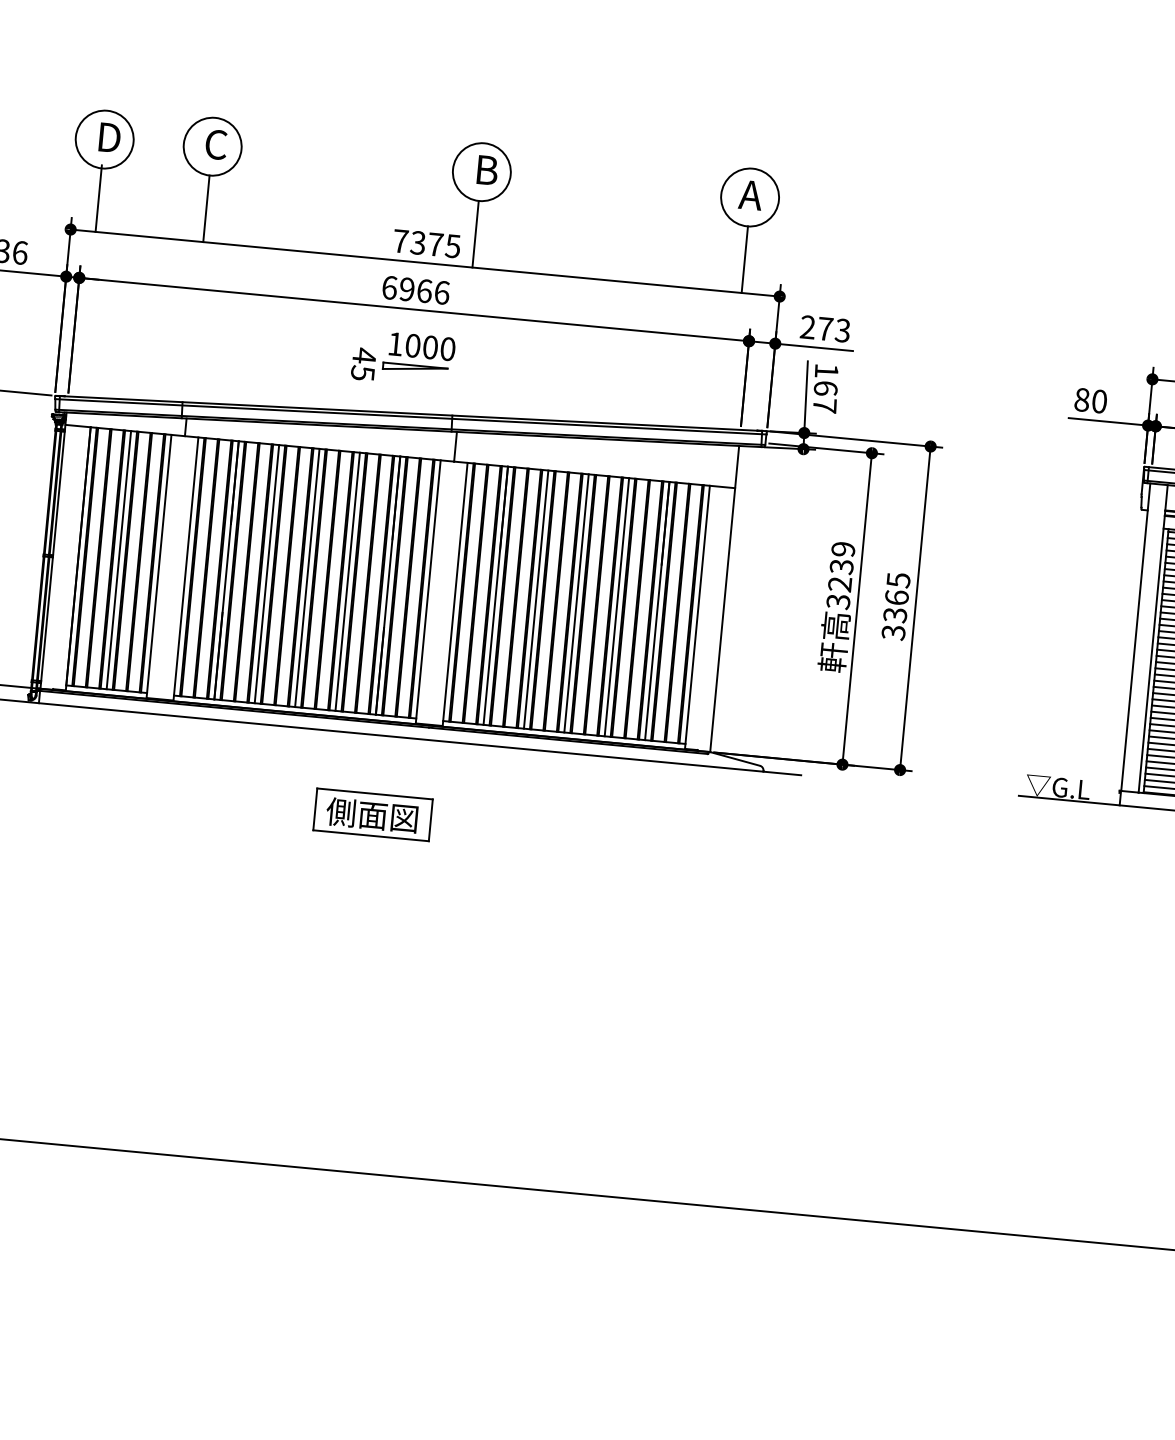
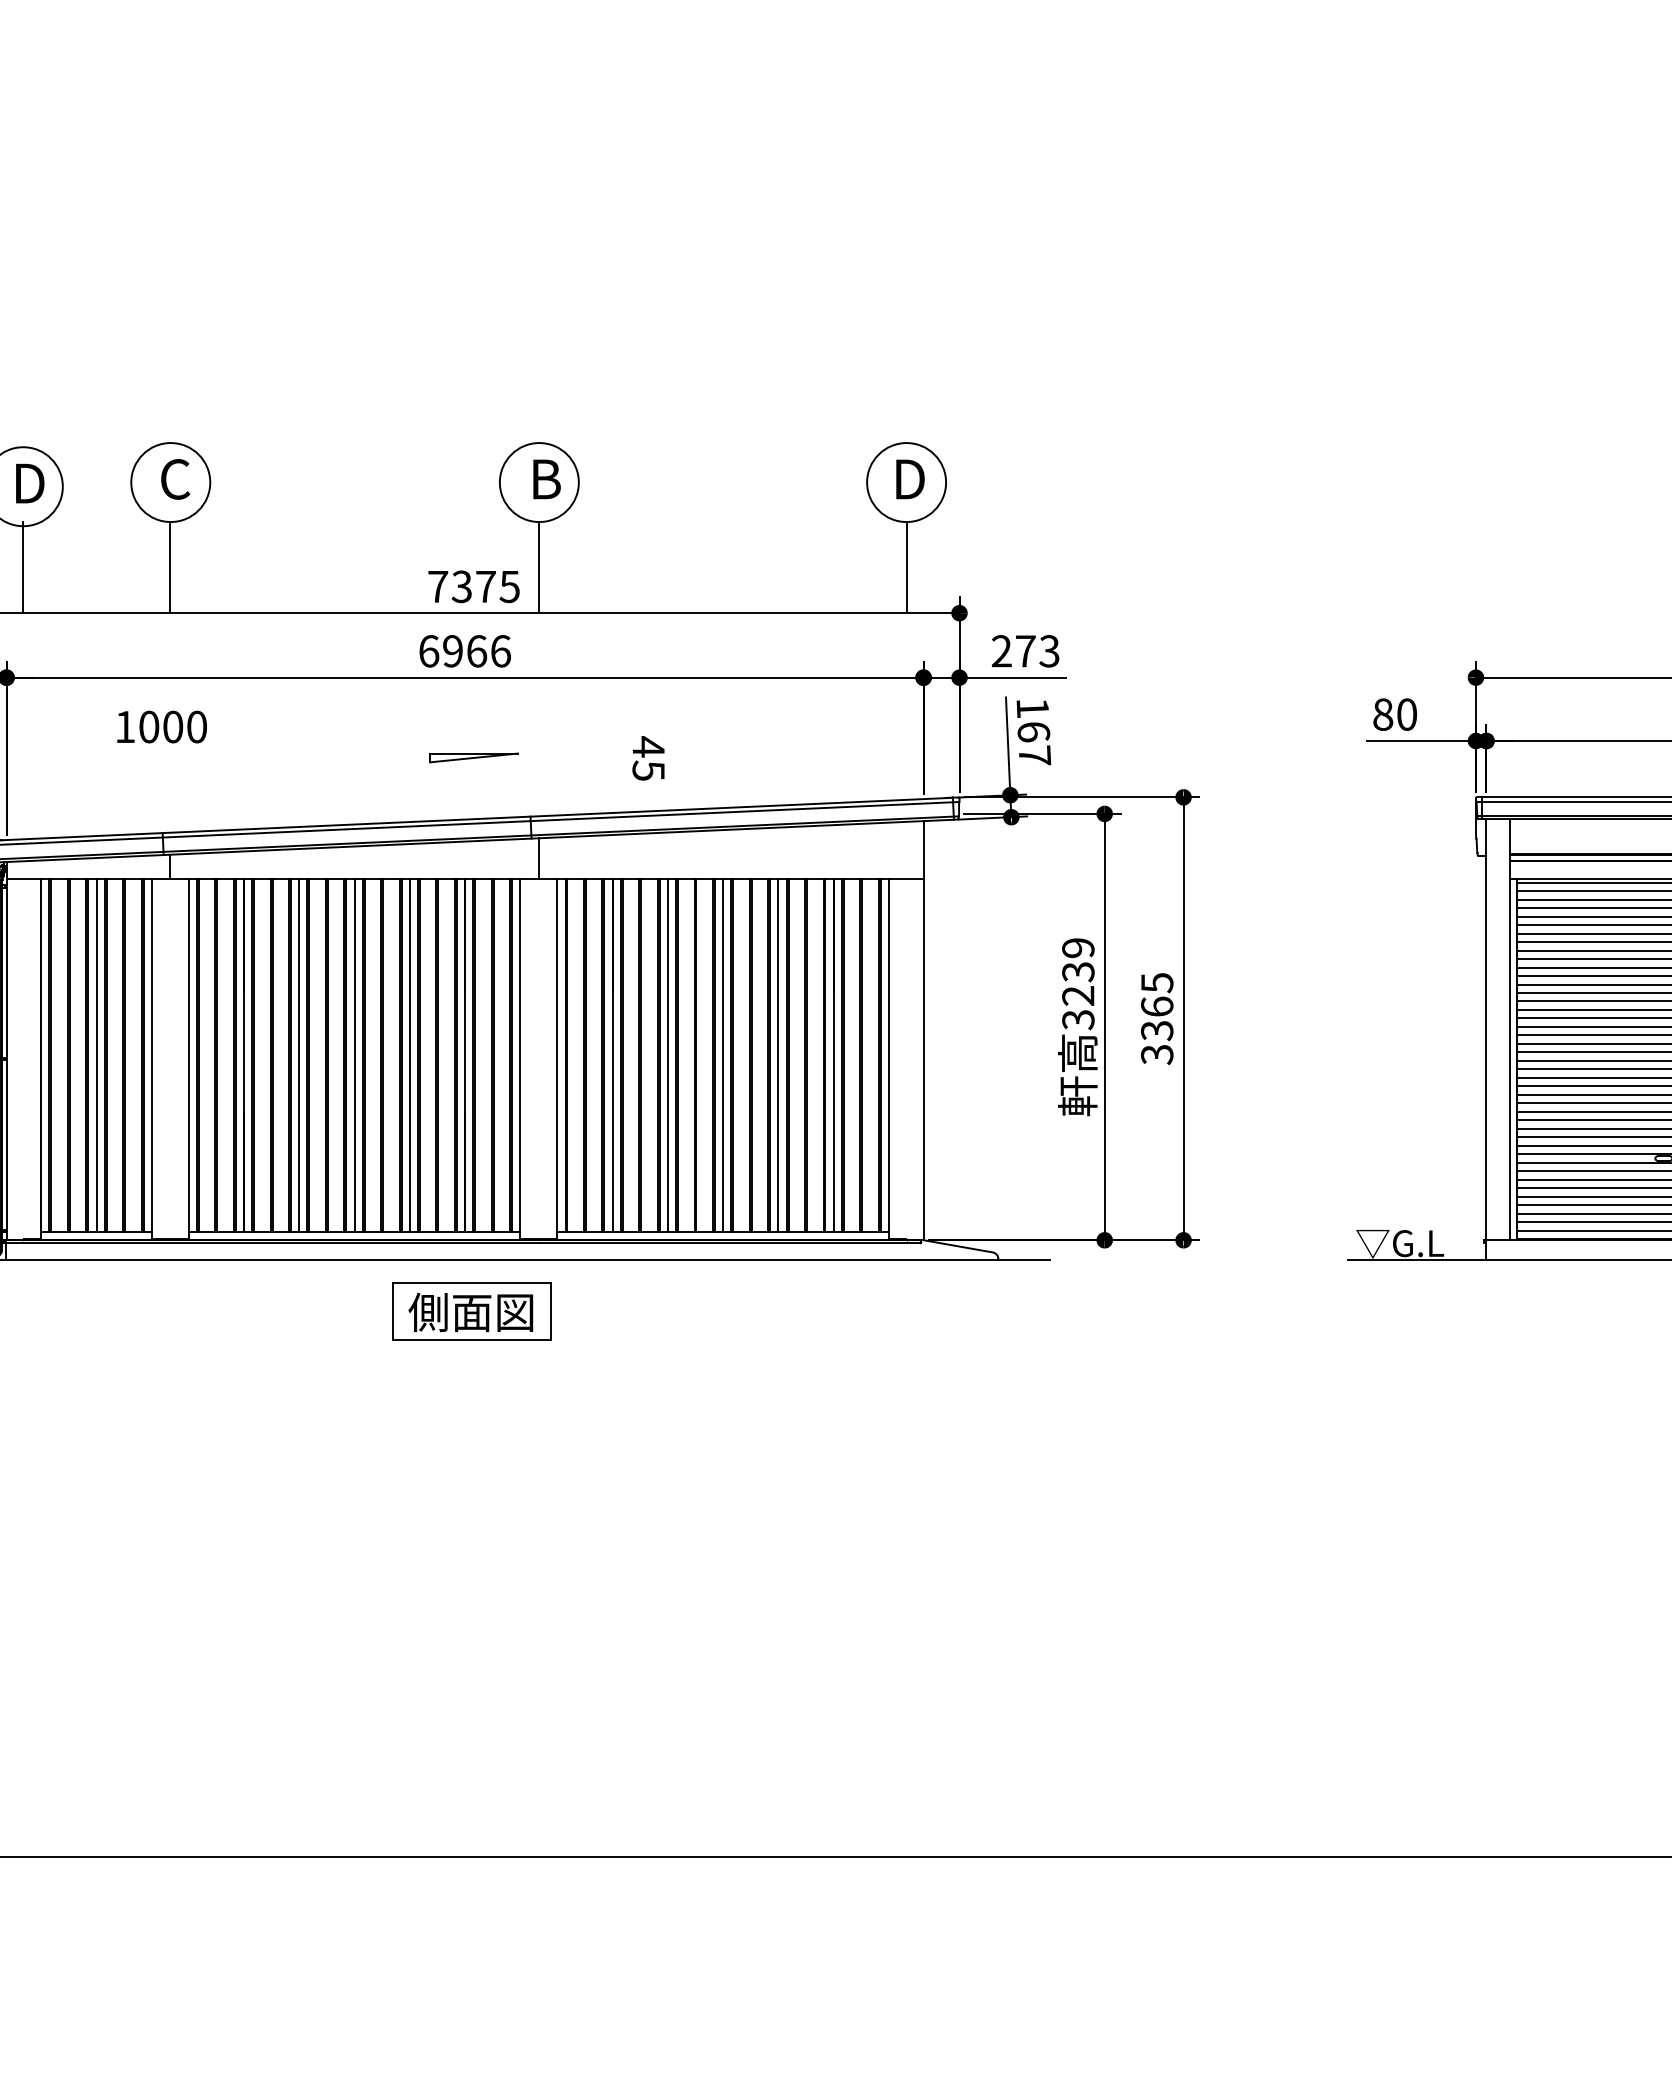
text: (750, 195) -> (907, 479), A -> D
text: (422, 346) -> (161, 726), moved
text: (363, 364) -> (648, 758), moved
part: (372, 814) -> (471, 1311), moved

